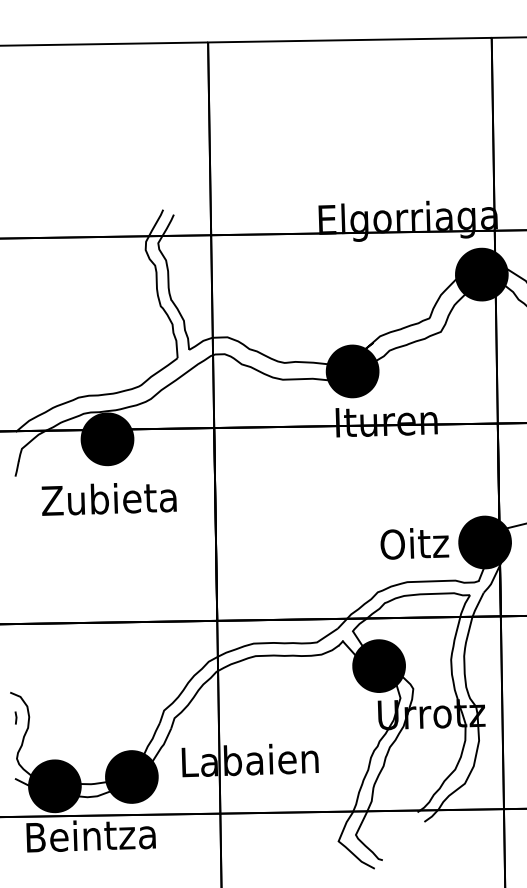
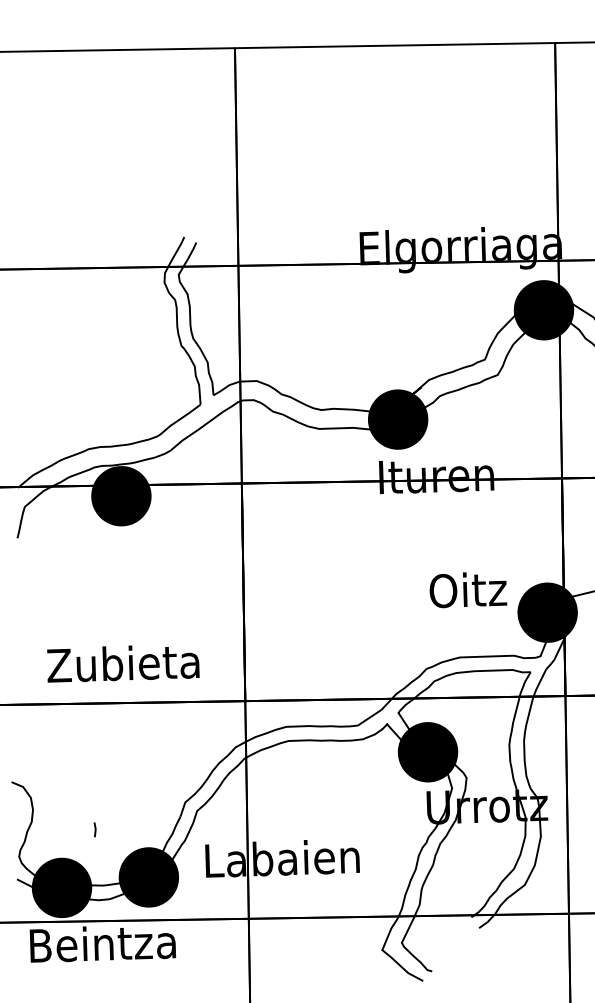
text: (109, 498) -> (123, 663), moved
text: (414, 544) -> (468, 590), moved
line: (15, 717) -> (94, 829), moved

